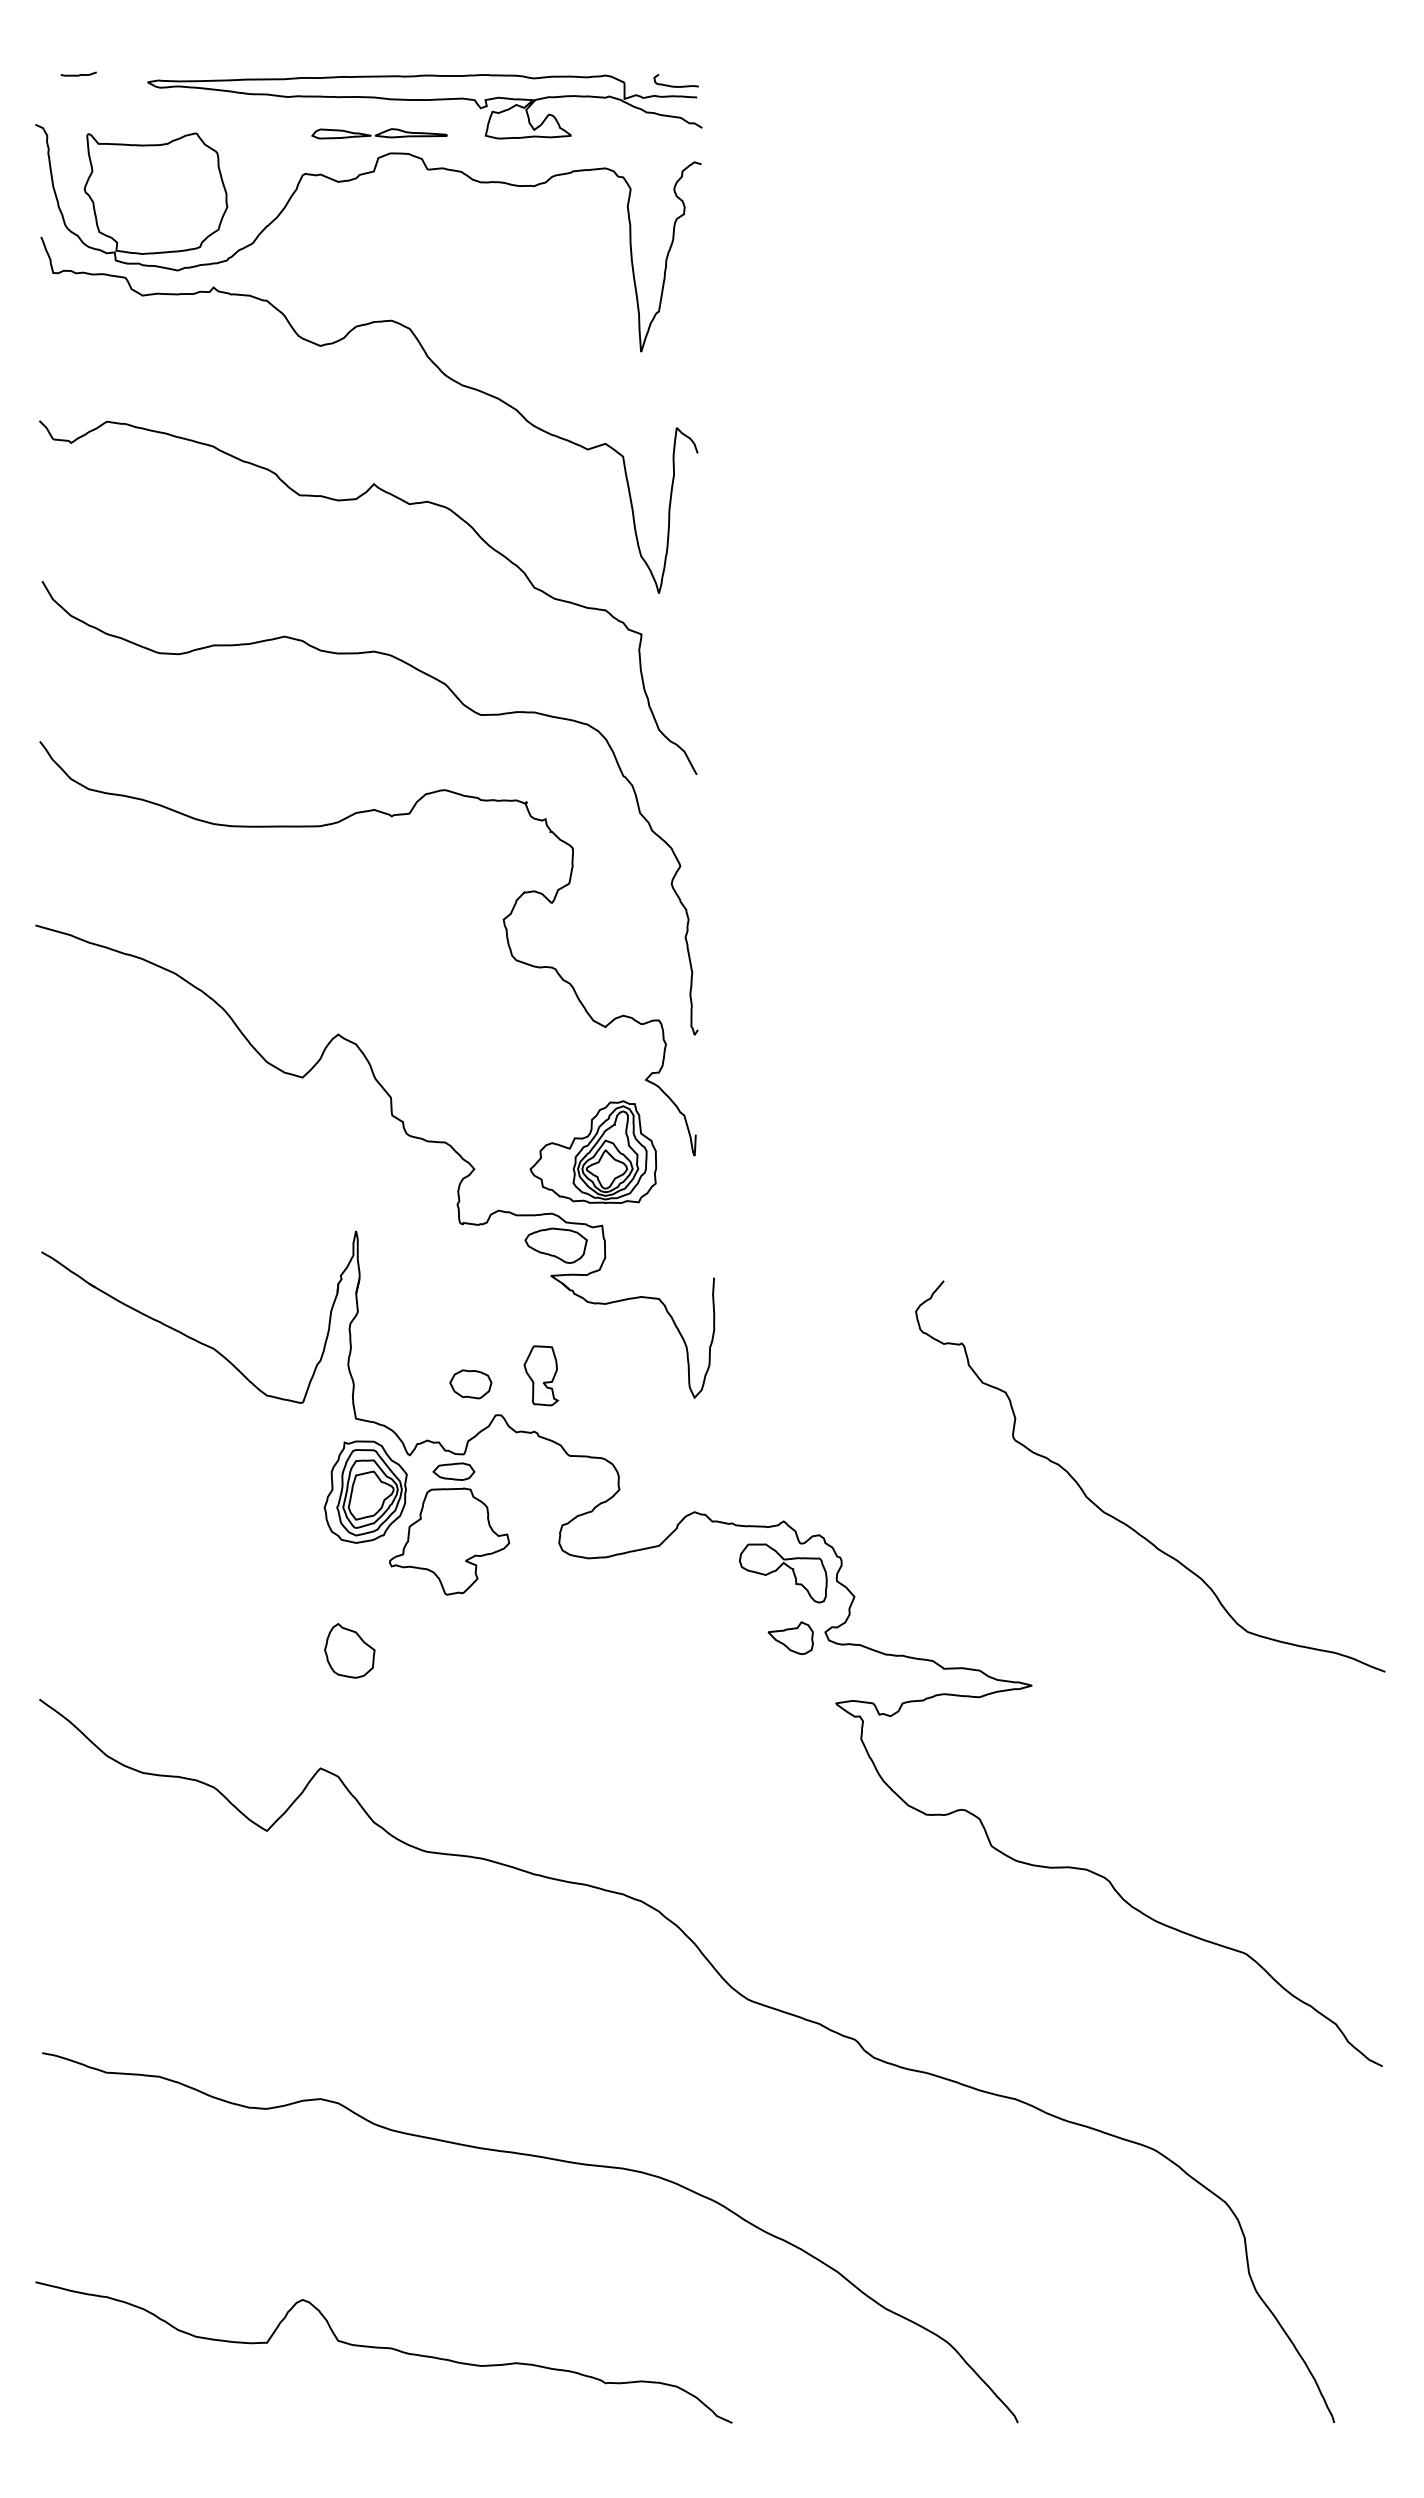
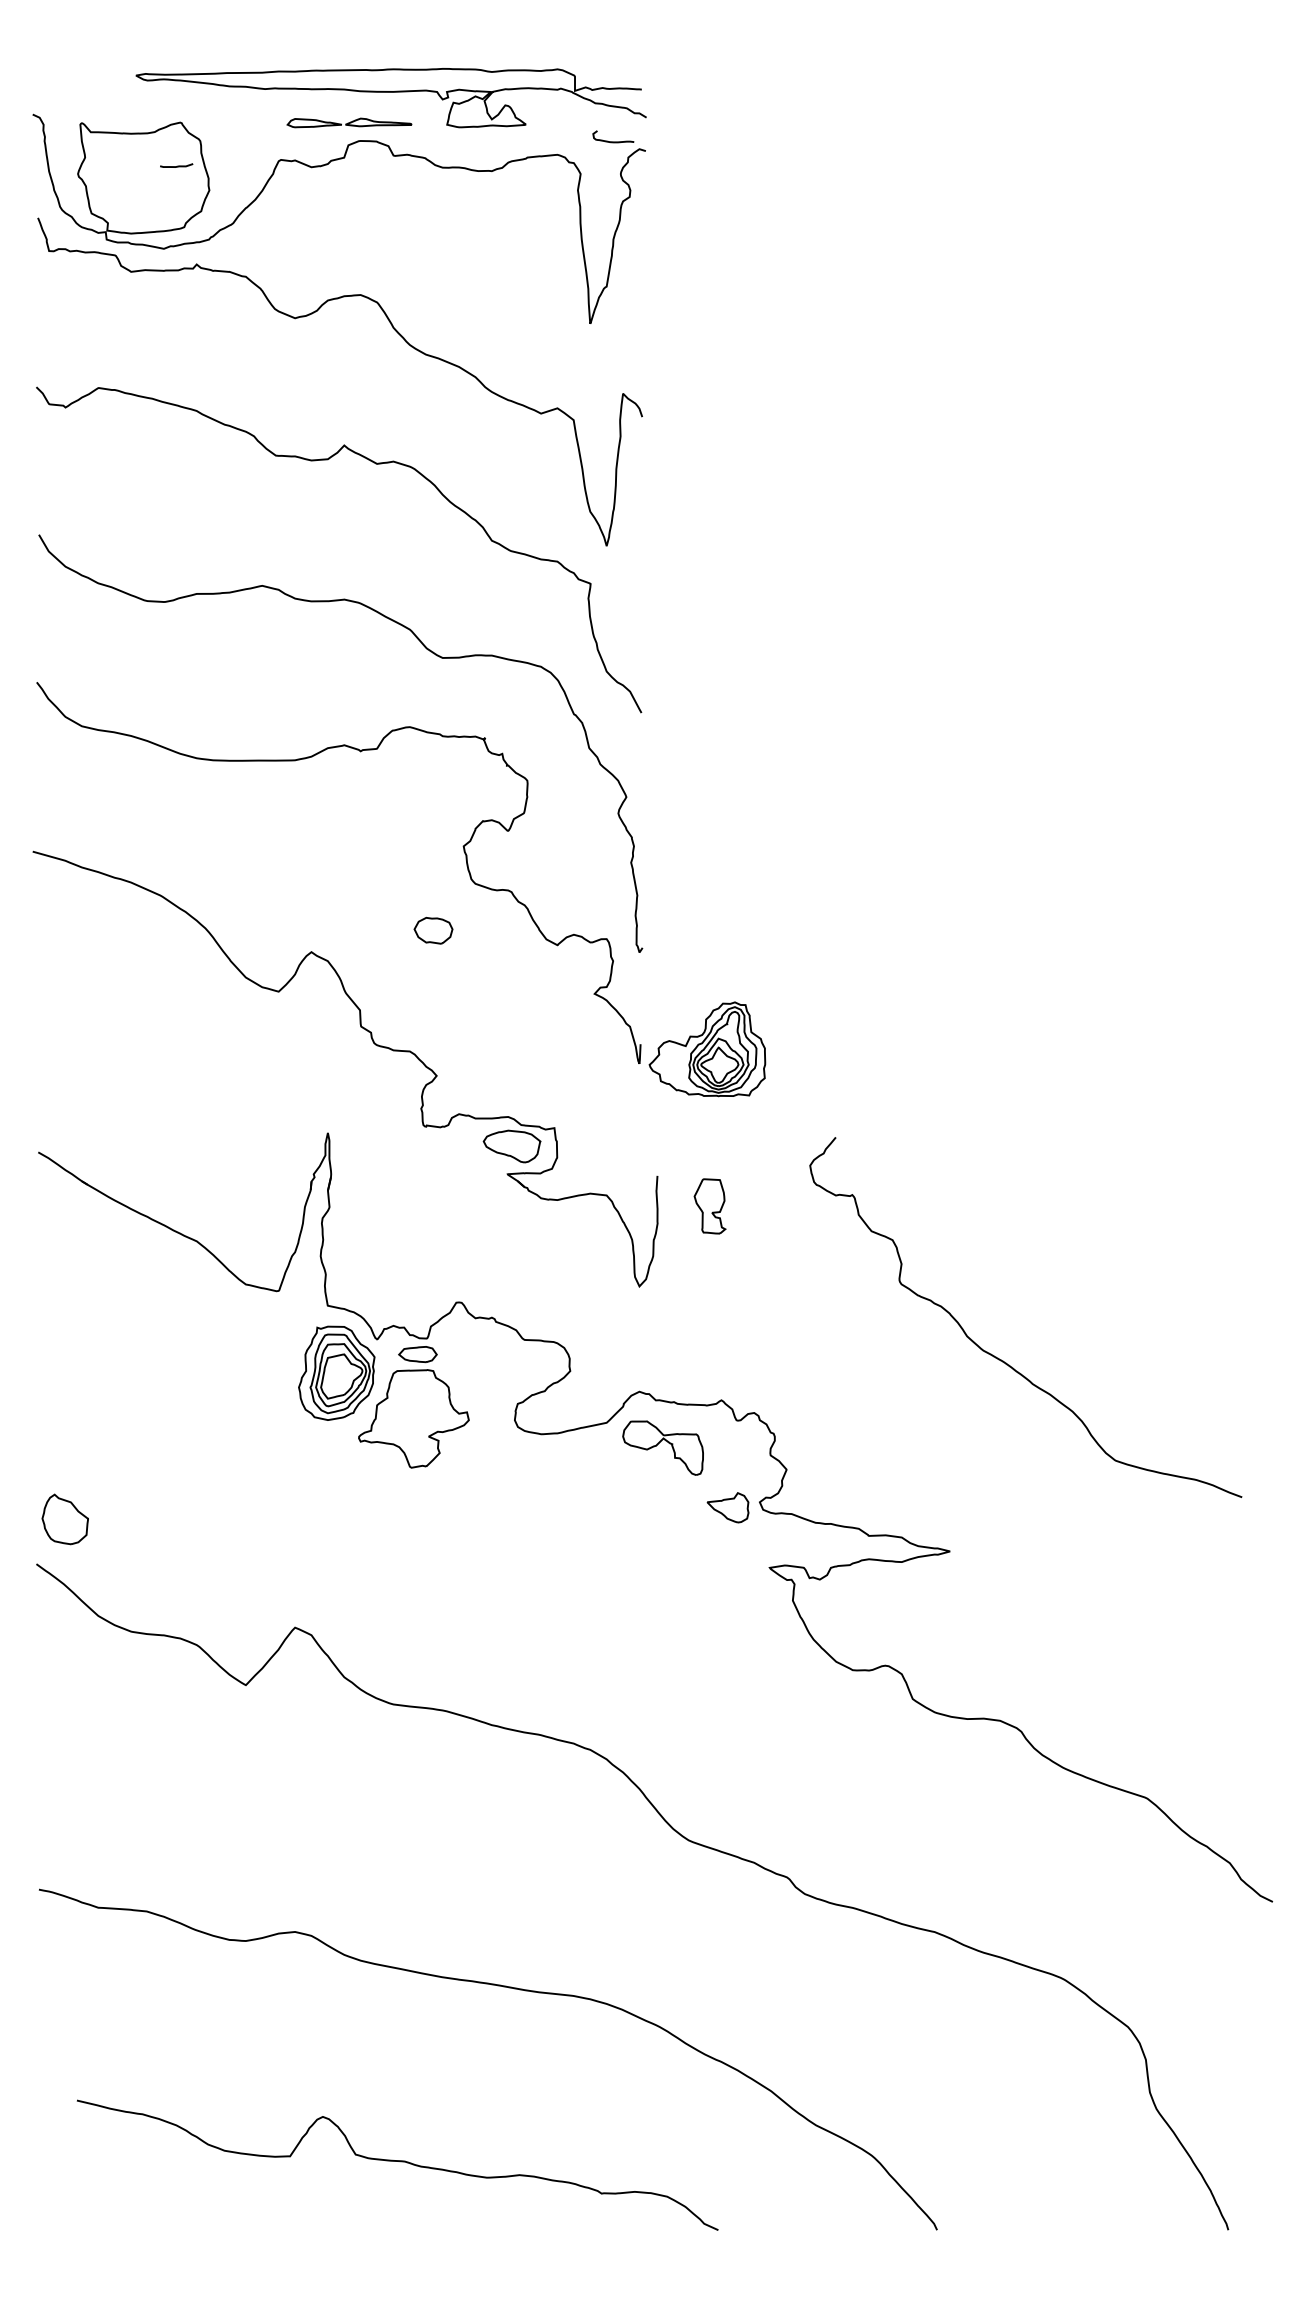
curve: (78, 74) -> (176, 165), moved
curve: (675, 85) -> (612, 141), moved
part: (593, 1151) -> (707, 1048), moved
part: (541, 1375) -> (710, 1206), moved
part: (470, 1384) -> (433, 930), moved
curve: (1126, 1523) -> (1003, 1360), moved
part: (779, 1568) -> (659, 1443), moved
part: (349, 1650) -> (64, 1519), moved
curve: (383, 2348) -> (397, 2161), moved

